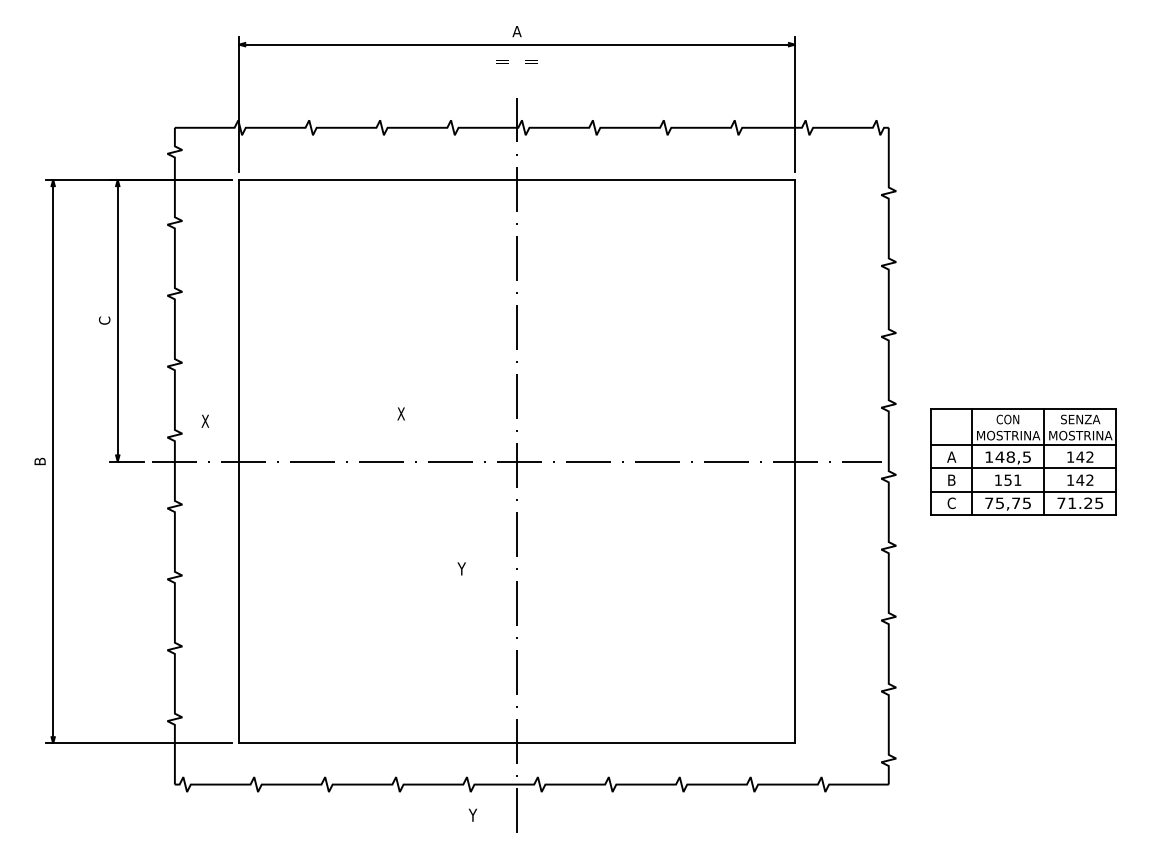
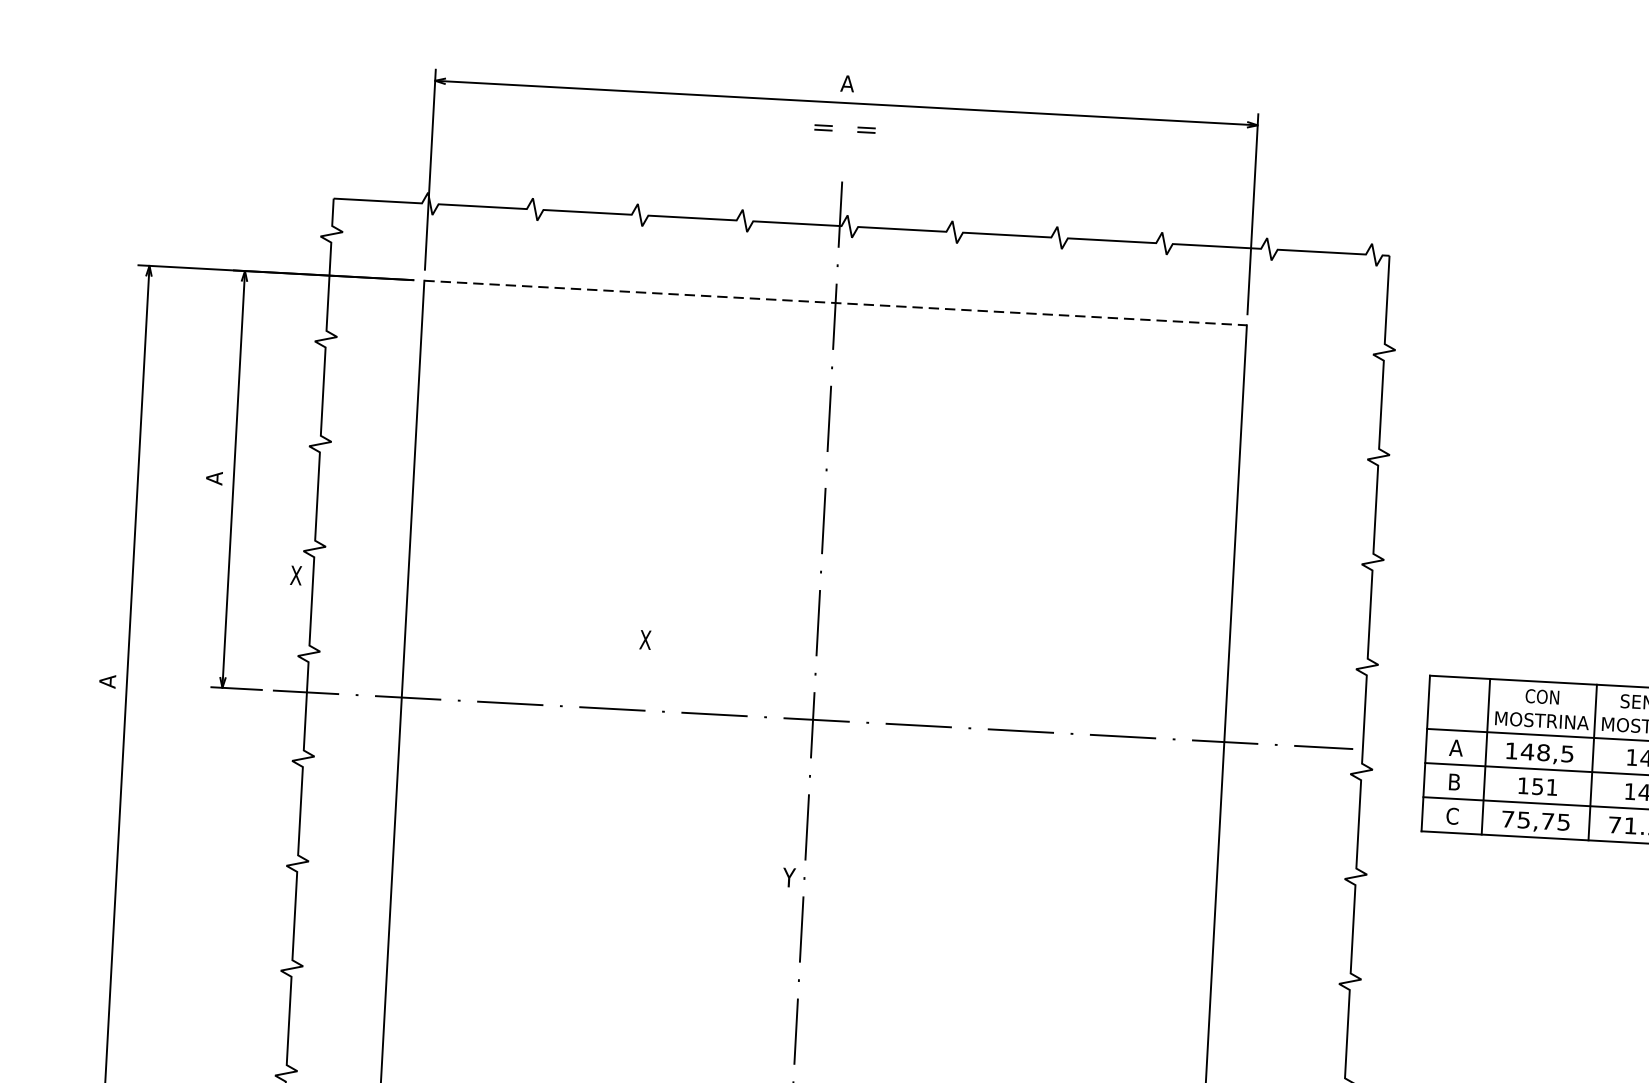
line: (517, 179) -> (836, 302), solid -> dashed
text: (104, 320) -> (214, 477), C -> A
text: (205, 420) -> (296, 574), moved
text: (39, 461) -> (106, 681), B -> A
text: (461, 568) -> (788, 876), moved

